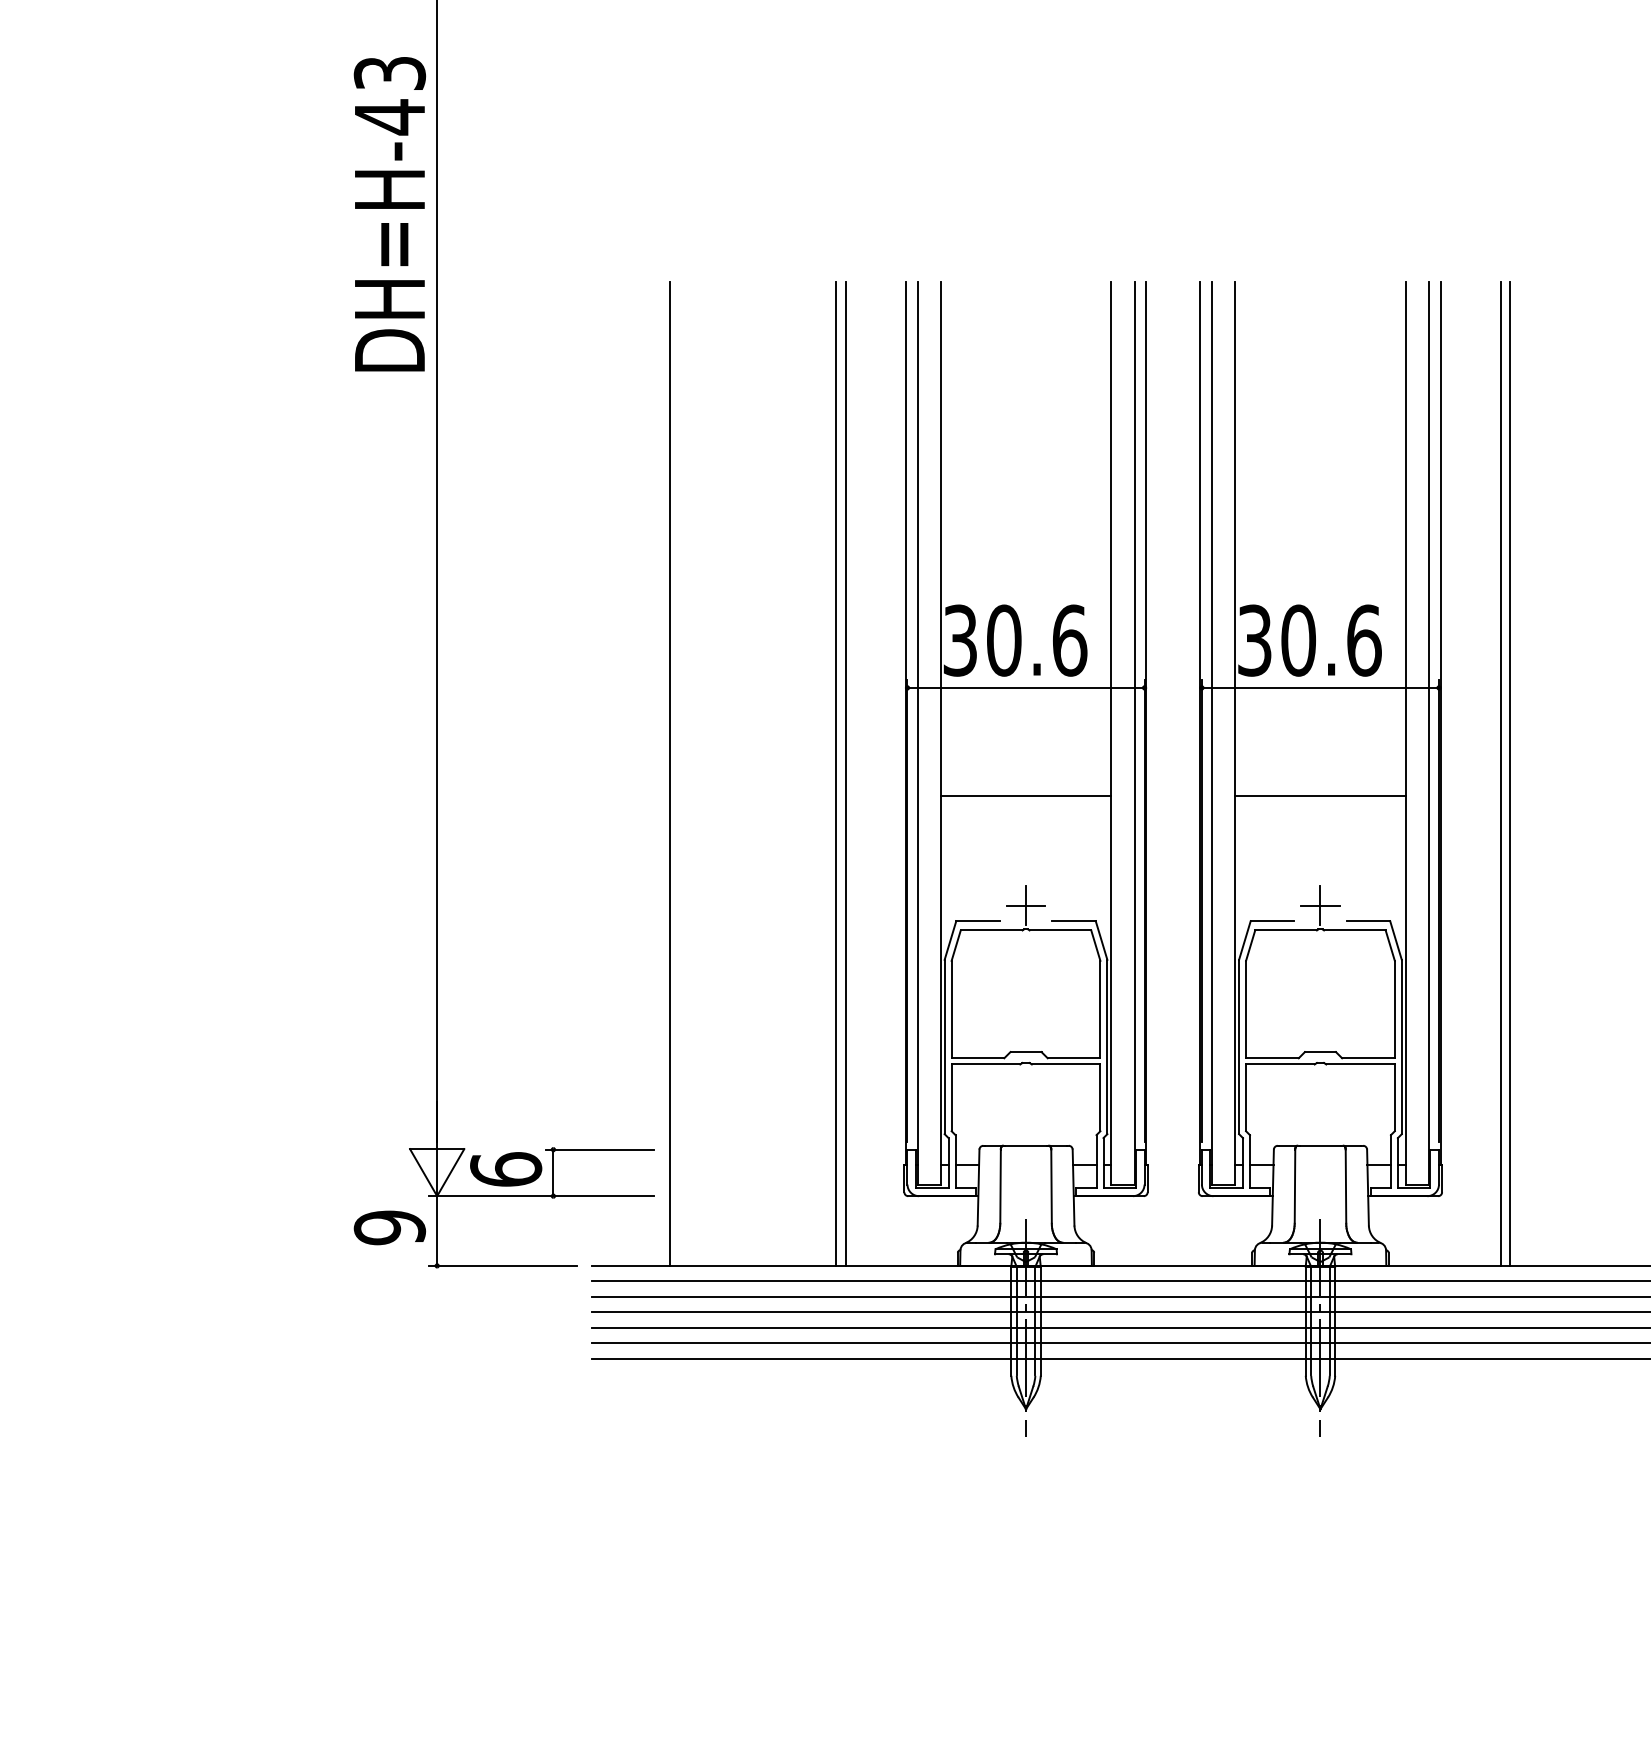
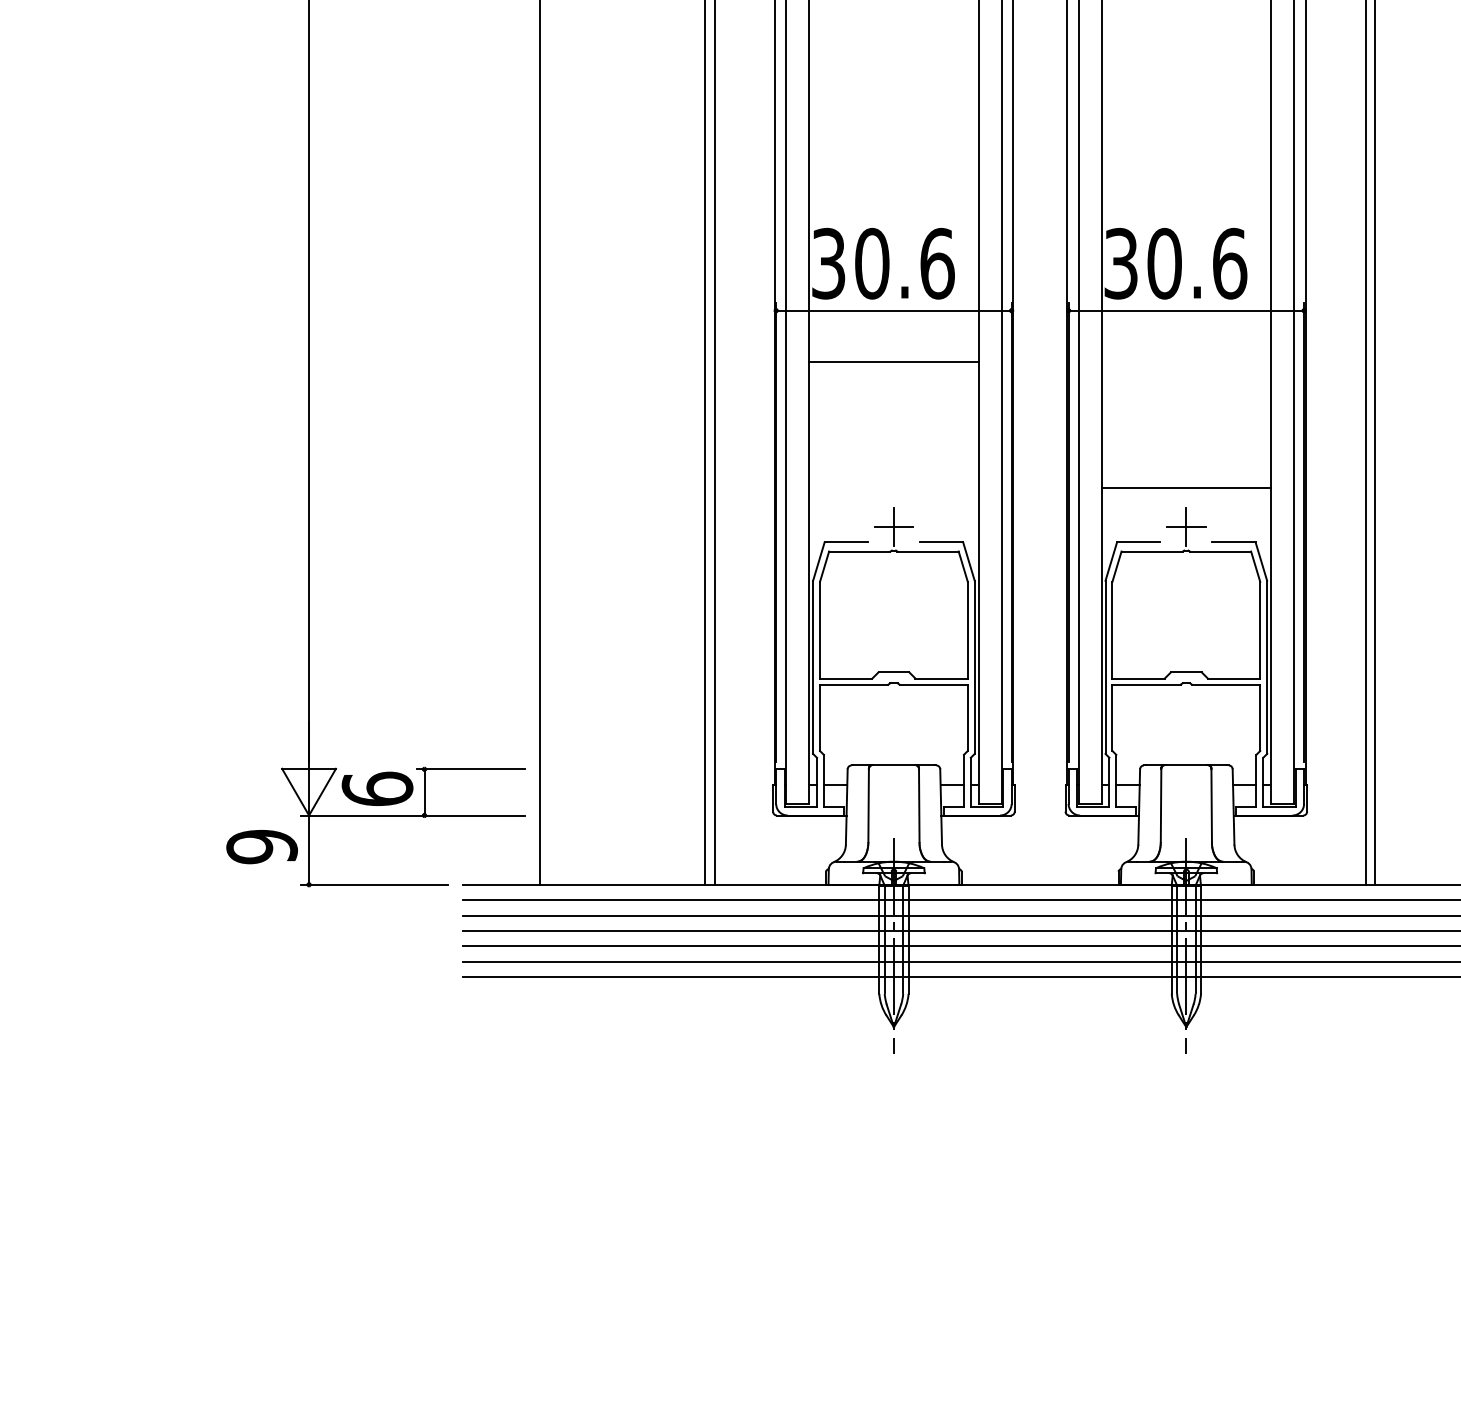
line: (1025, 796) -> (893, 361), moved
line: (1320, 796) -> (1186, 488), moved

